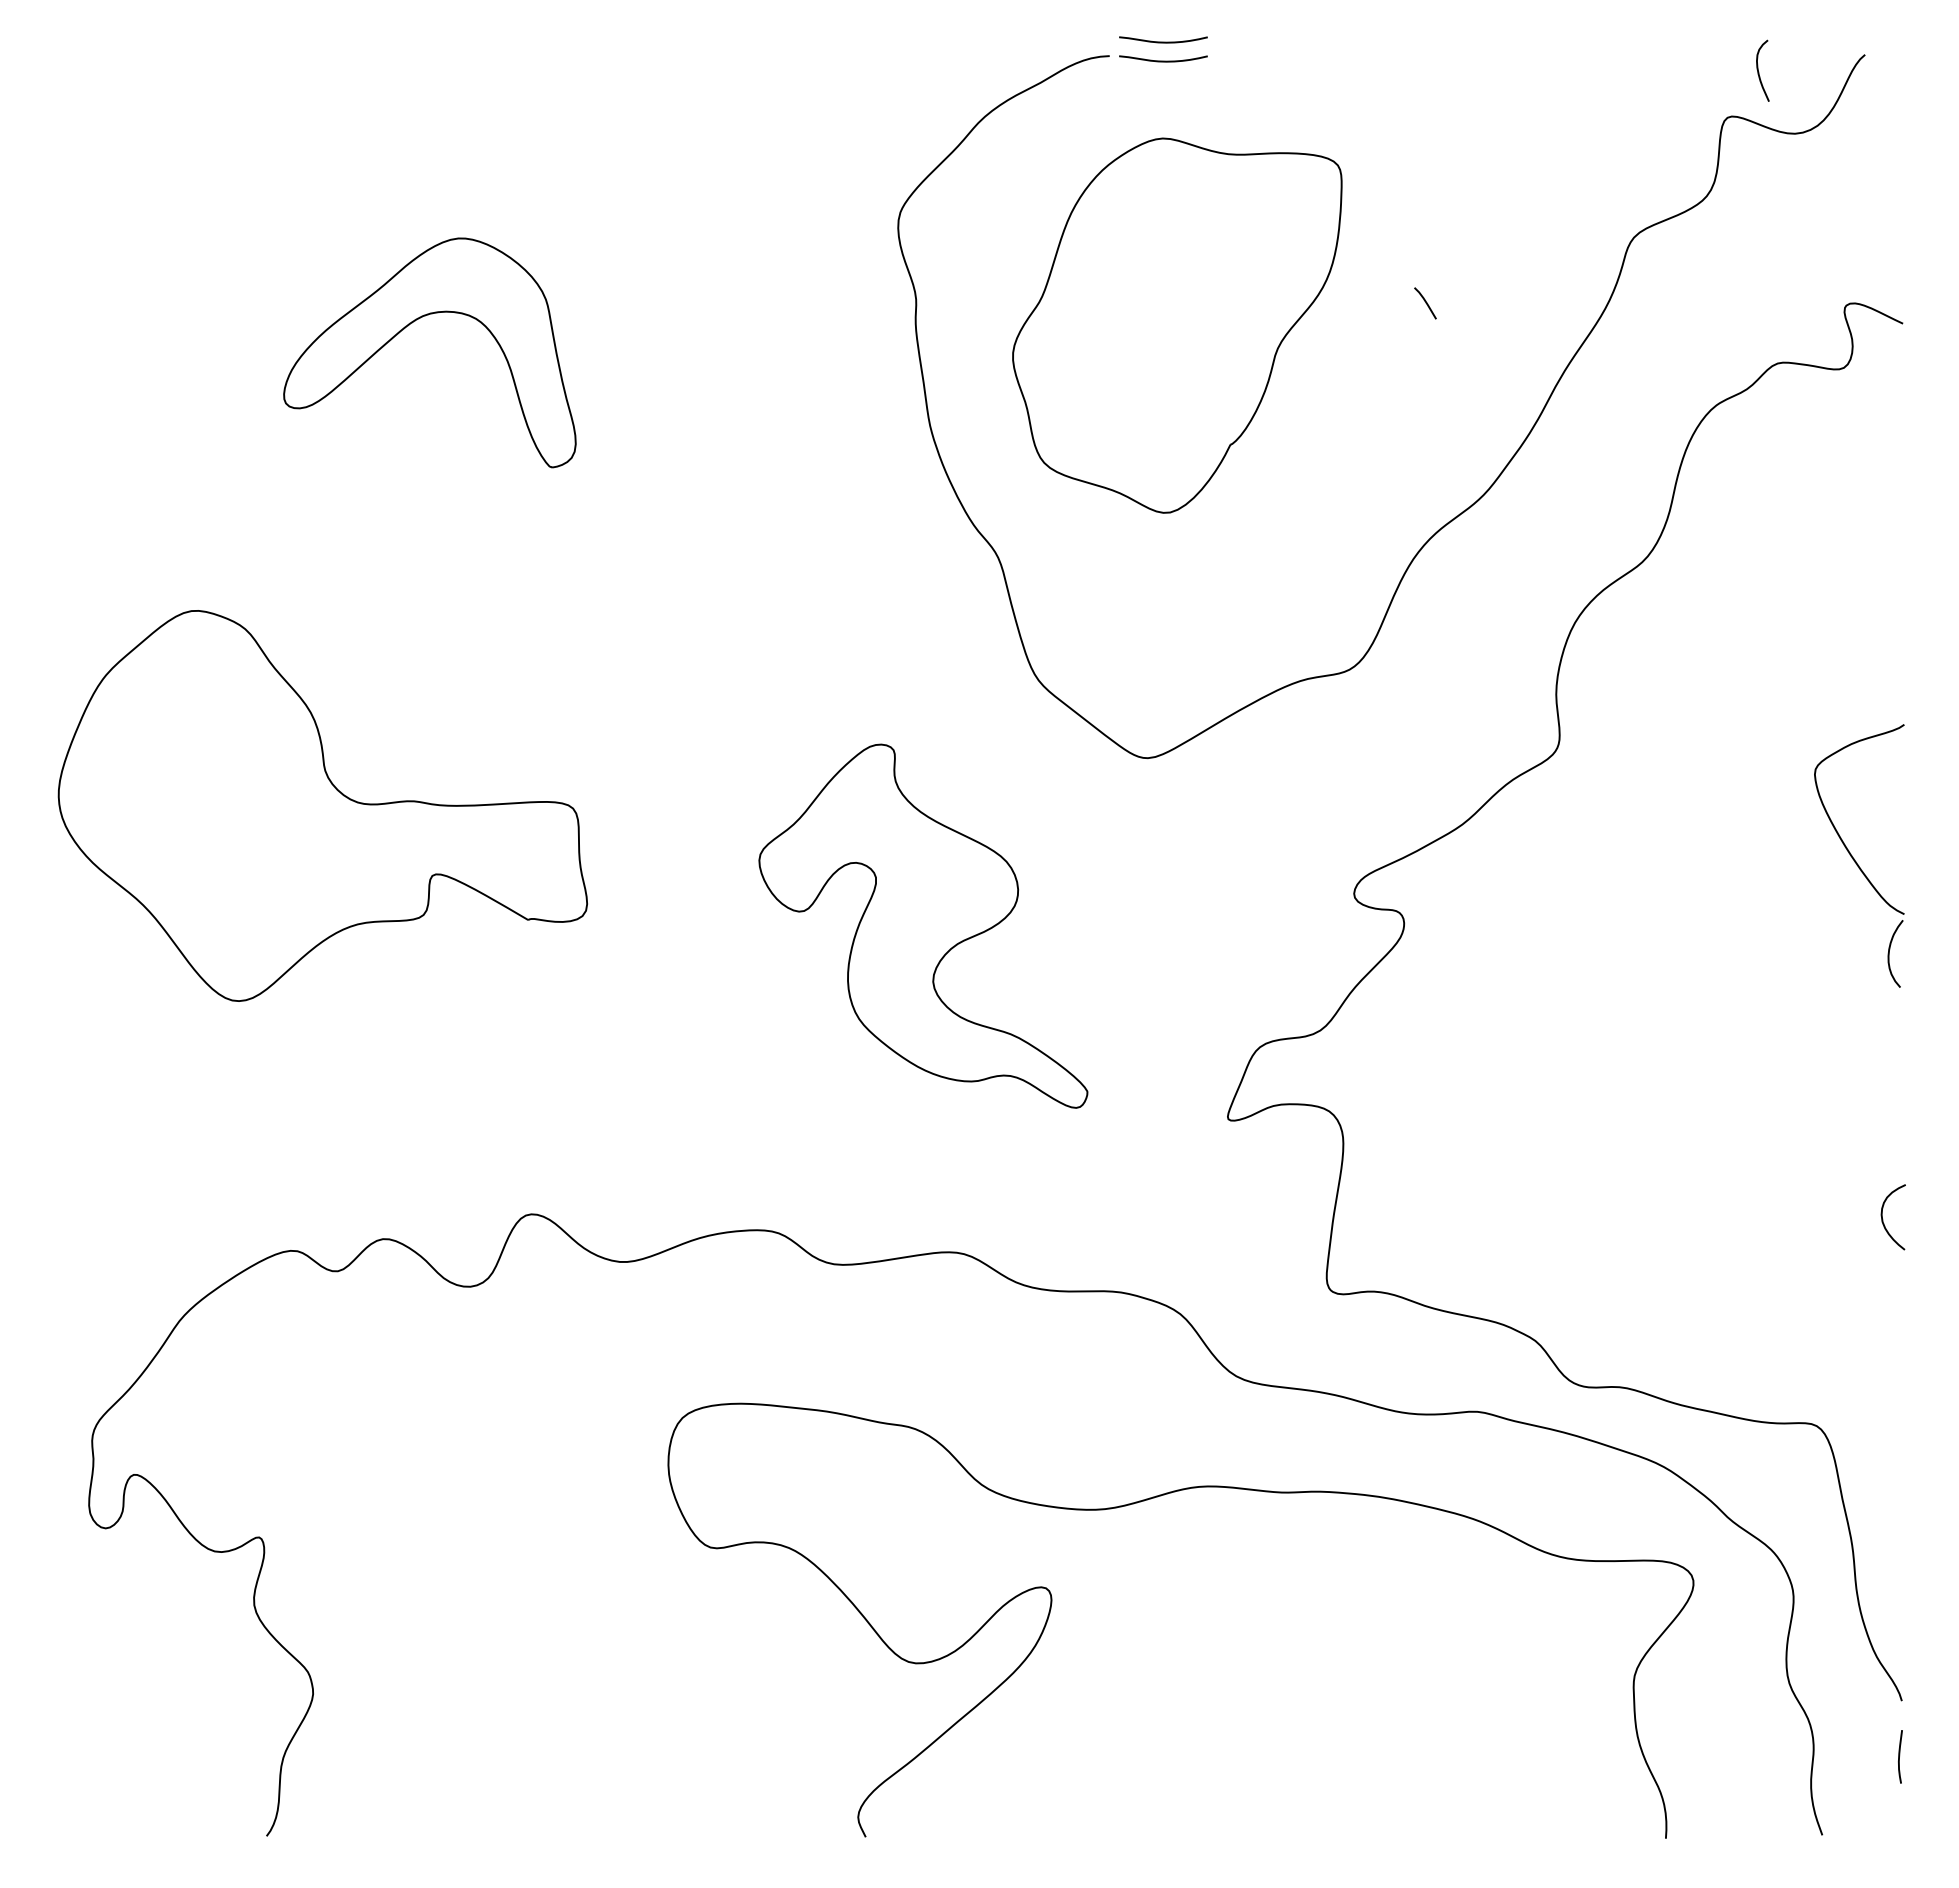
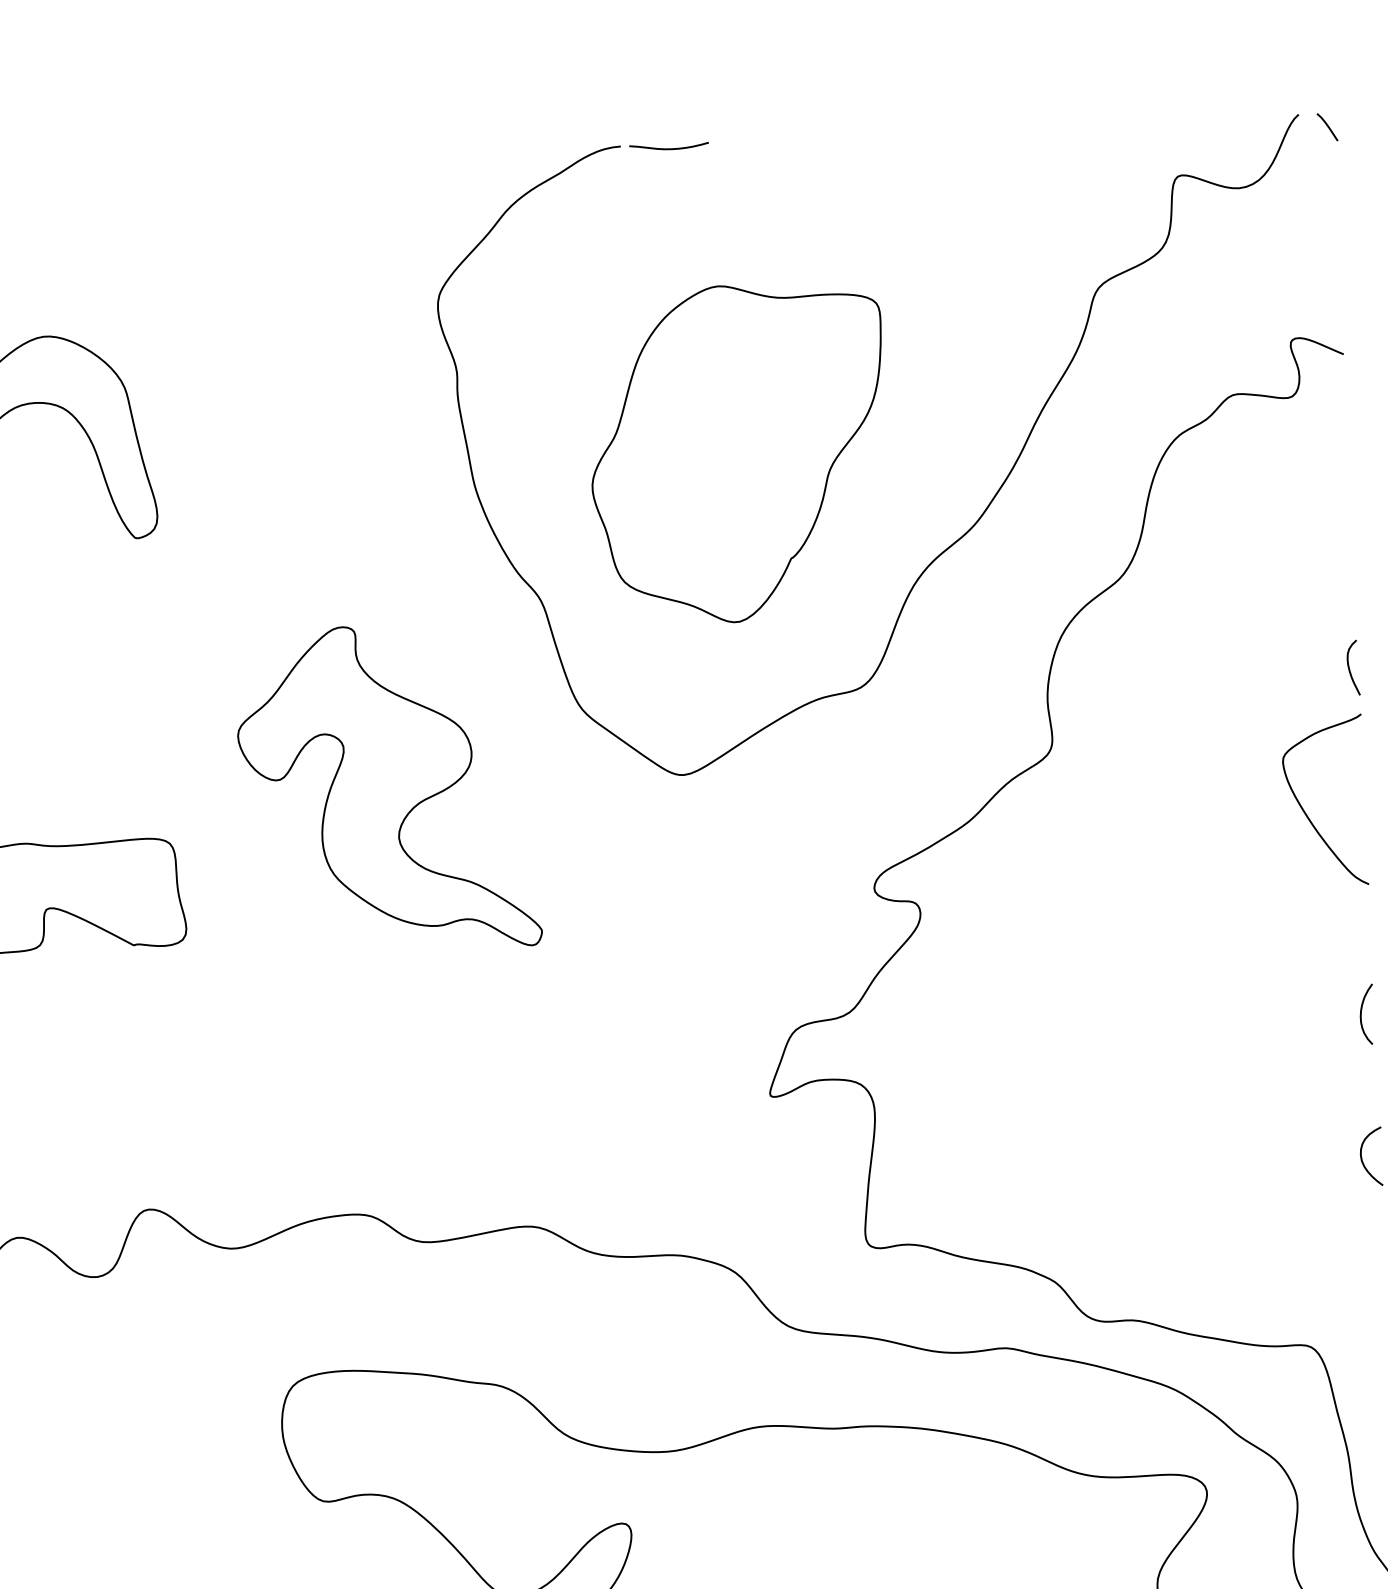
curve: (1163, 41) -> (668, 131), removed
curve: (1759, 72) -> (1350, 669), moved
line: (1425, 303) -> (1327, 127), moved
part: (1177, 325) -> (738, 453), moved
part: (923, 925) -> (388, 787), moved
curve: (1889, 953) -> (1361, 1014), moved

